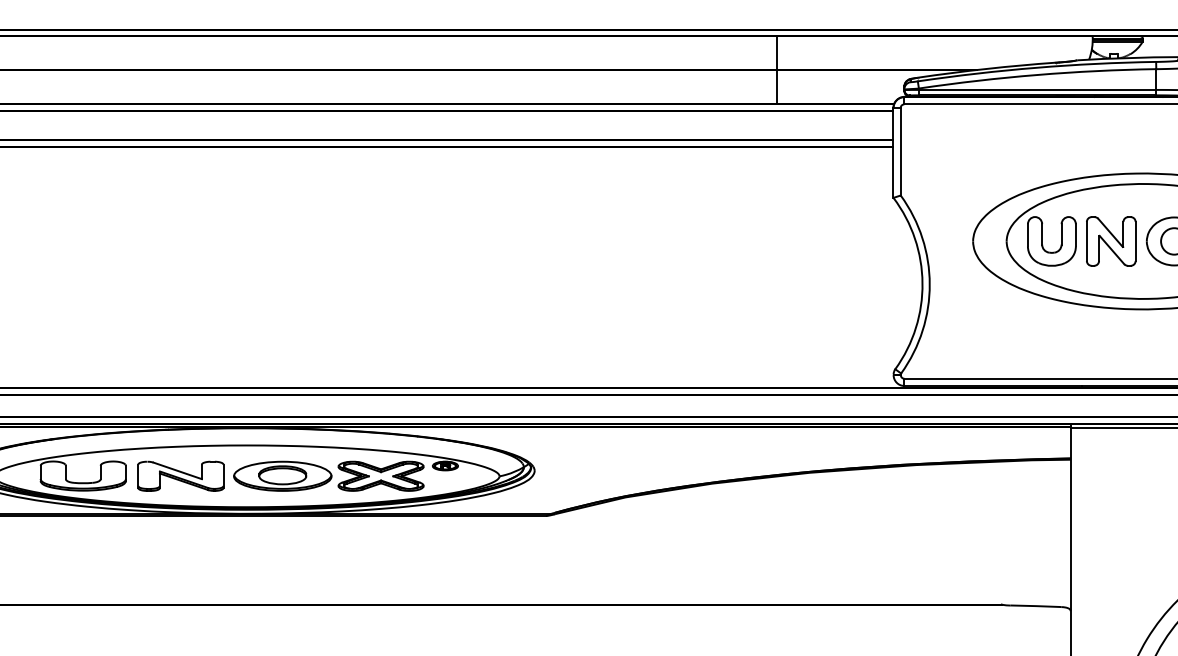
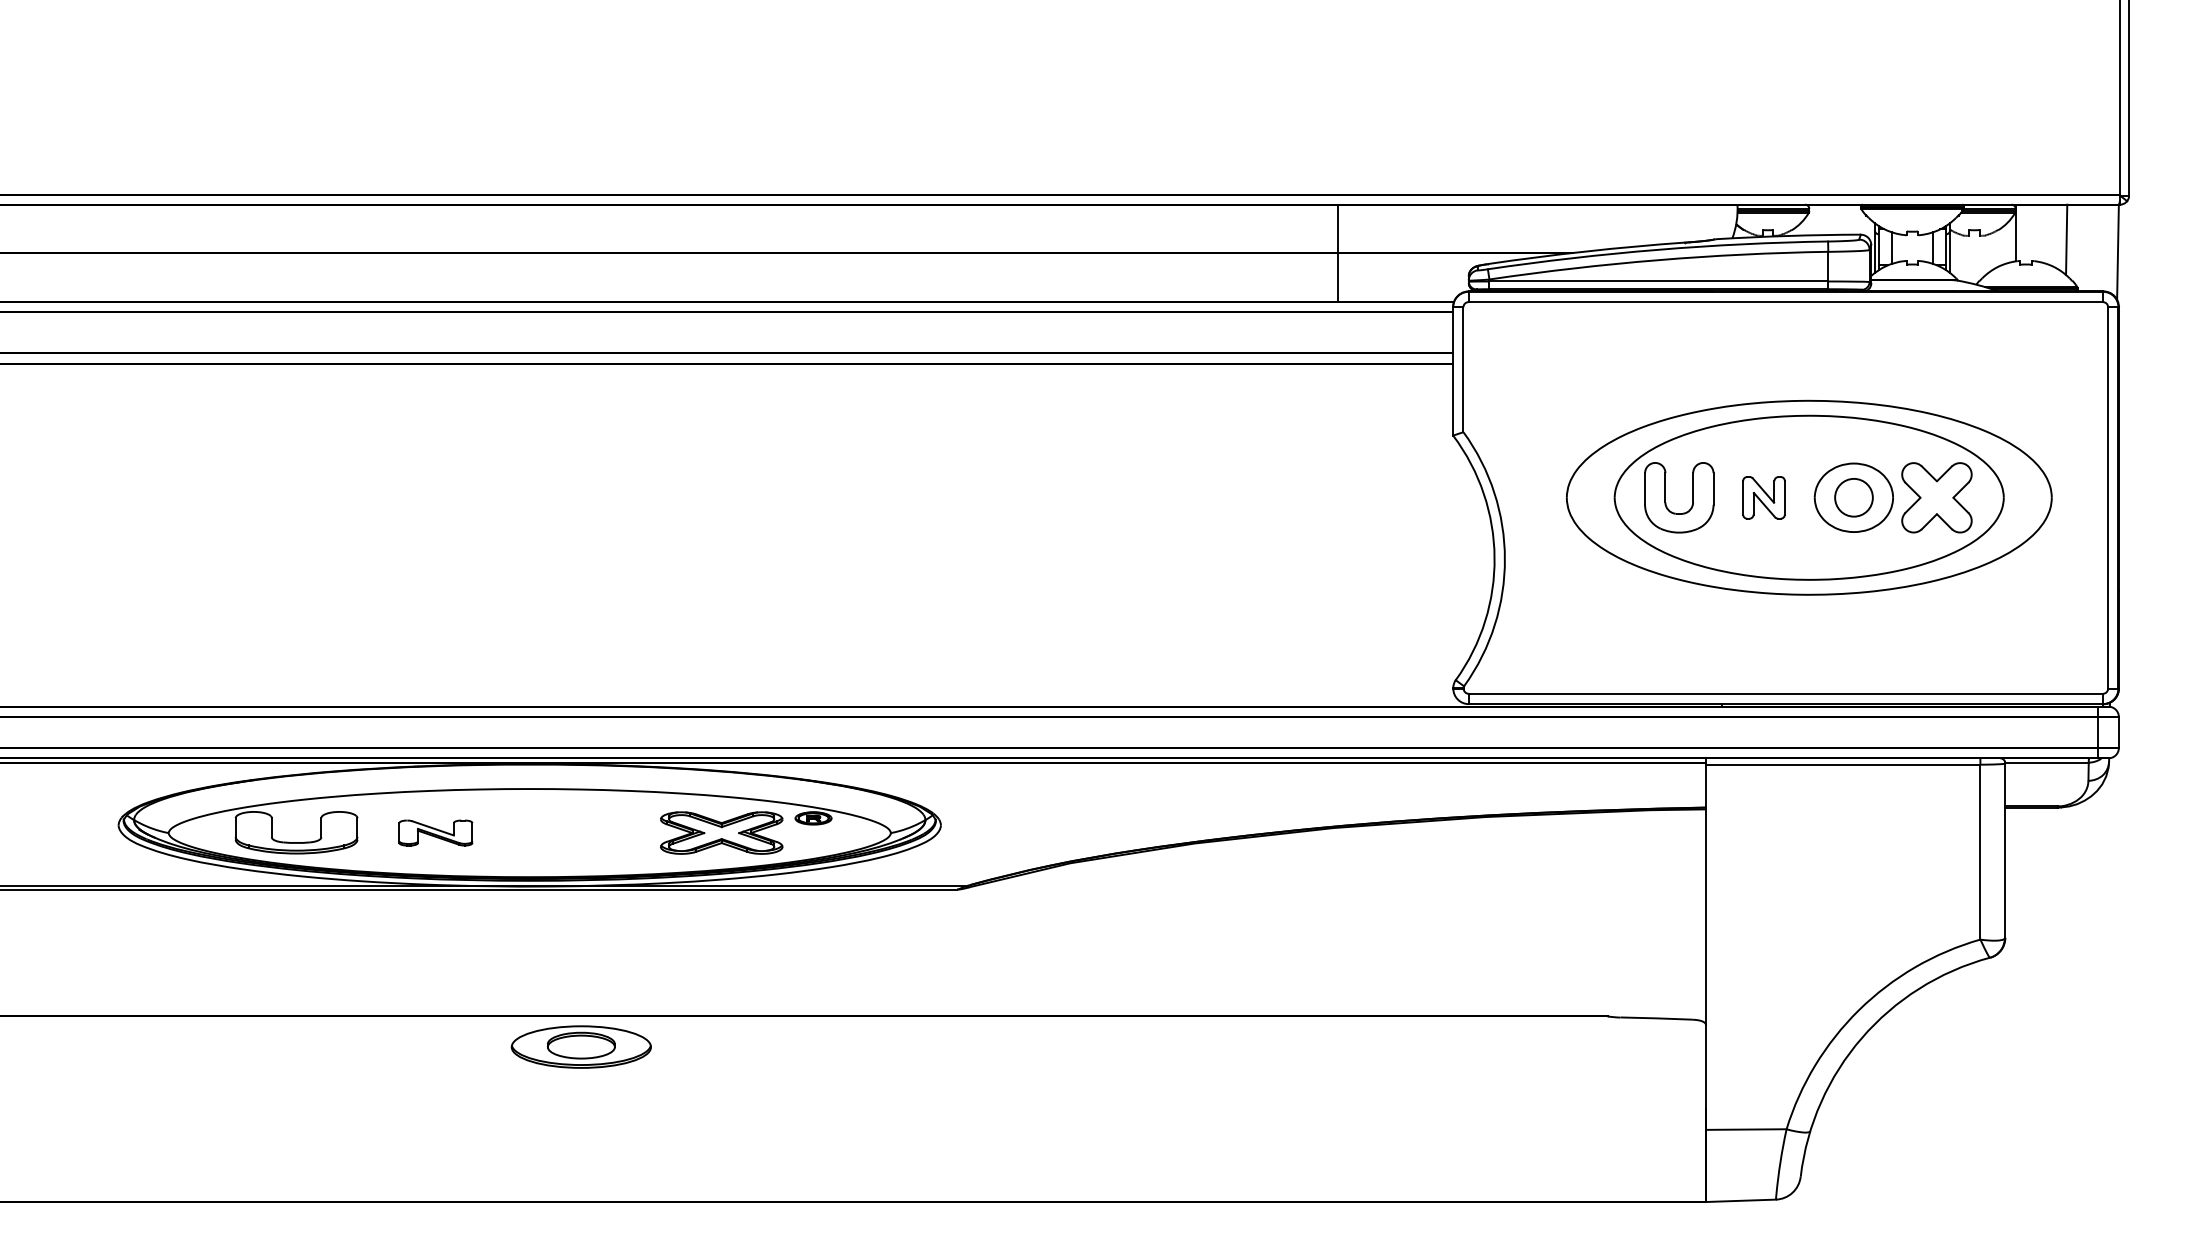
line: (776, 69) -> (1337, 252), moved
part: (1110, 241) -> (1763, 497), size x0.6
part: (180, 475) -> (435, 832), size x0.6
part: (282, 475) -> (580, 1046), moved

